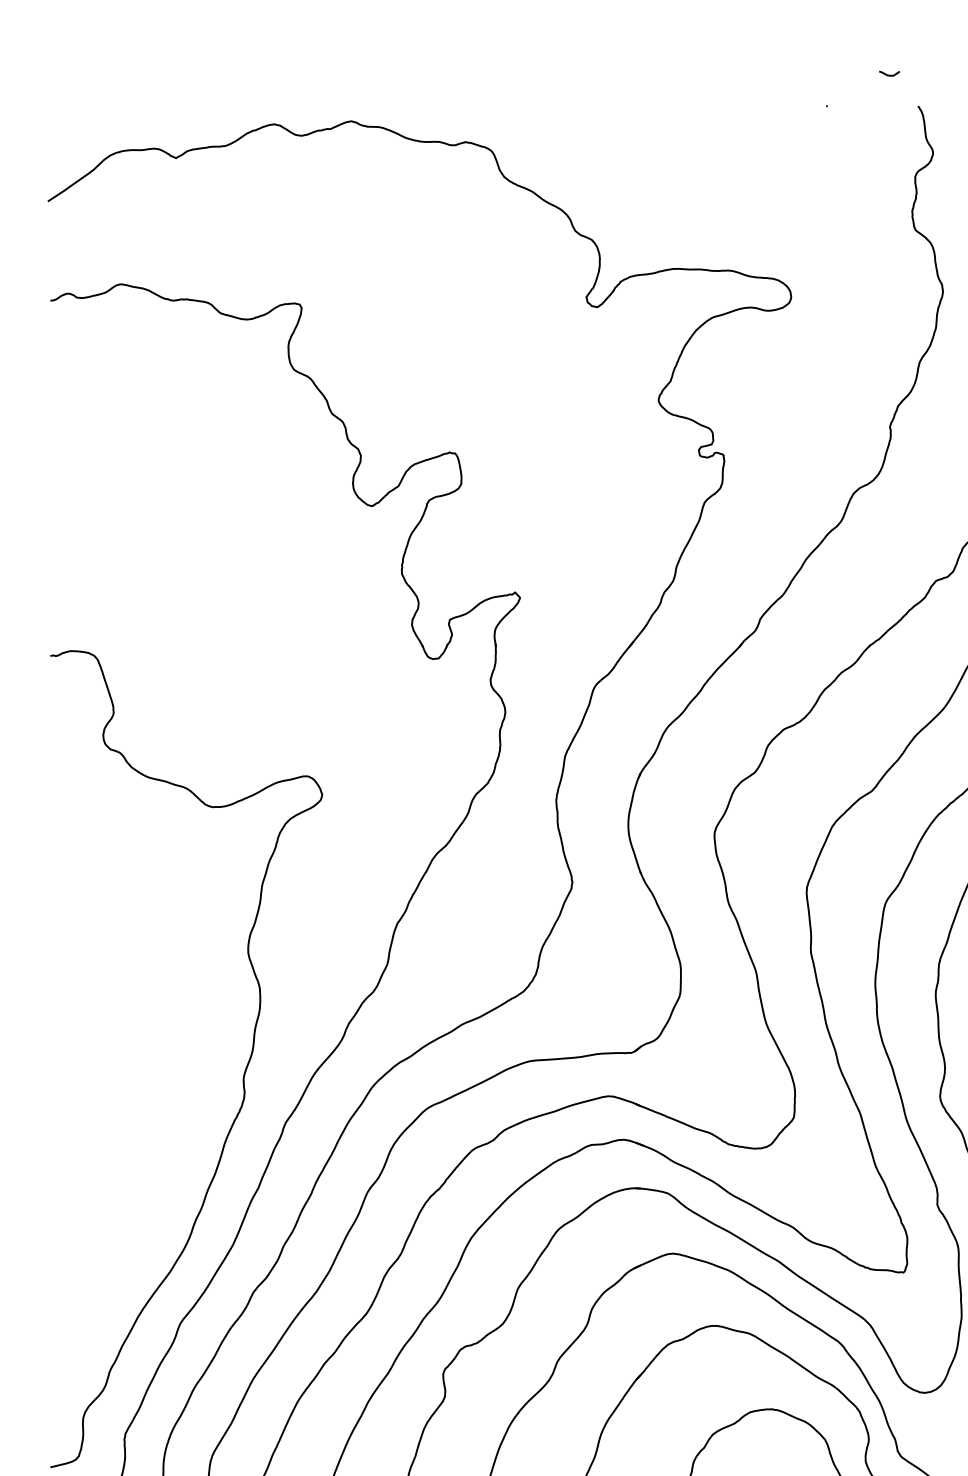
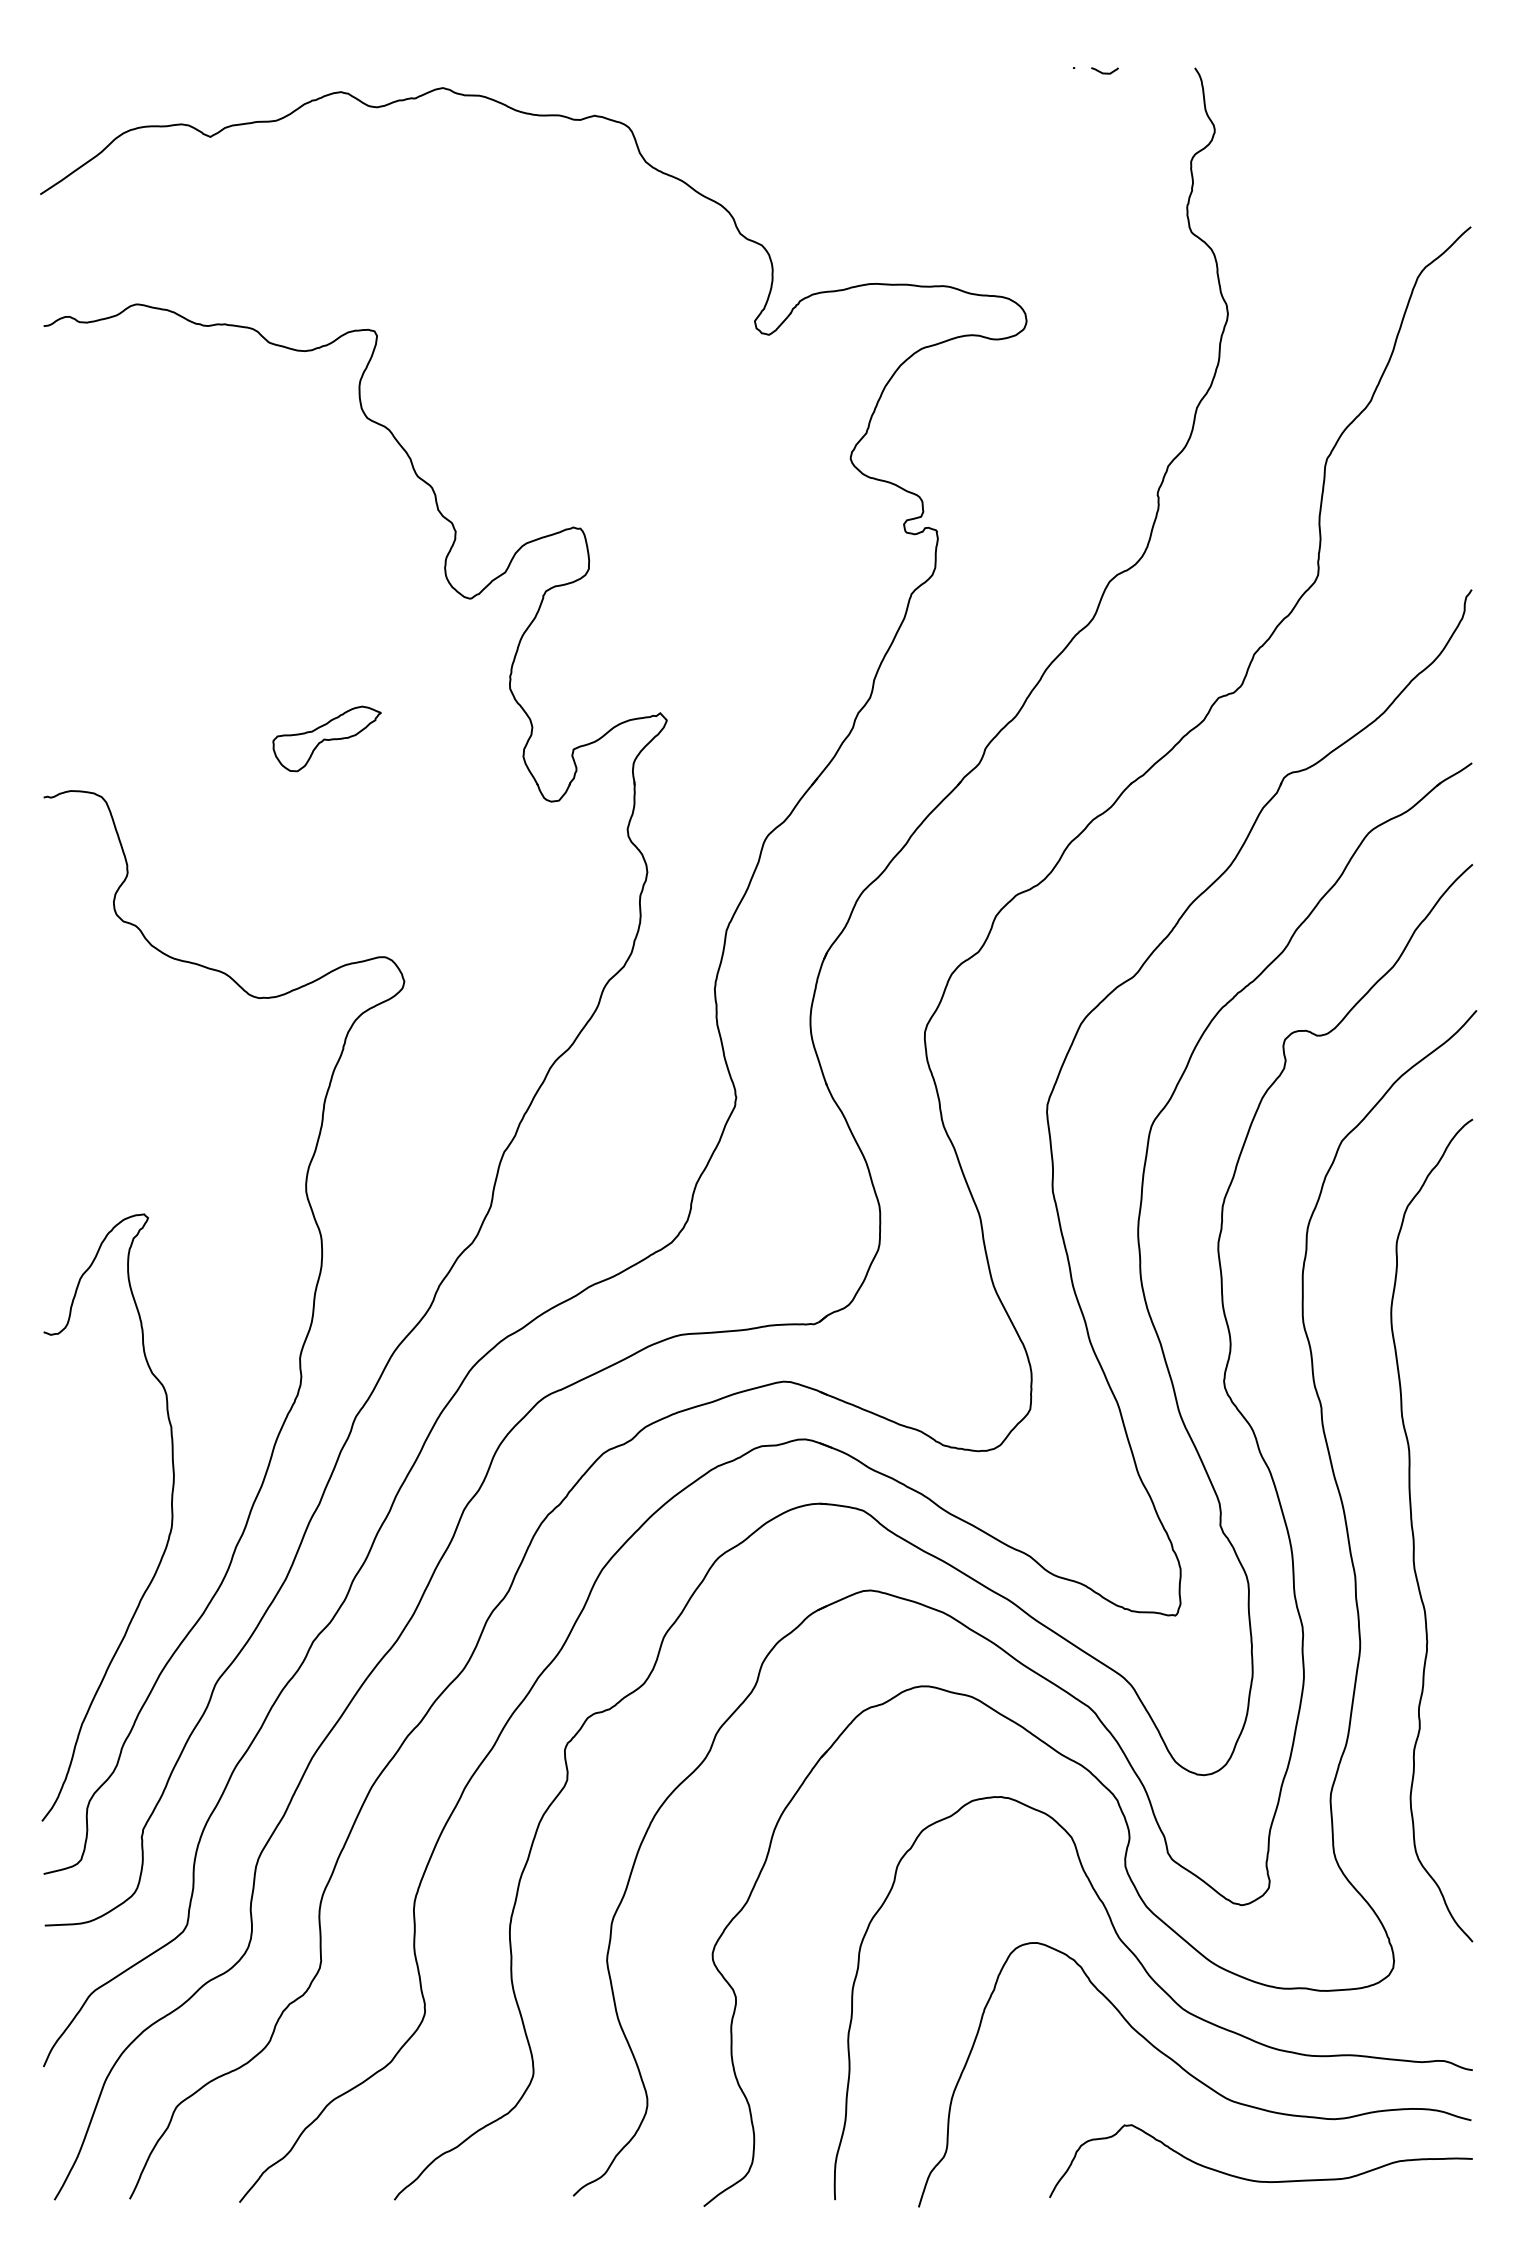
curve: (889, 74) -> (1104, 72), moved
part: (263, 611) -> (326, 738), added
curve: (144, 1211) -> (168, 1534), added

